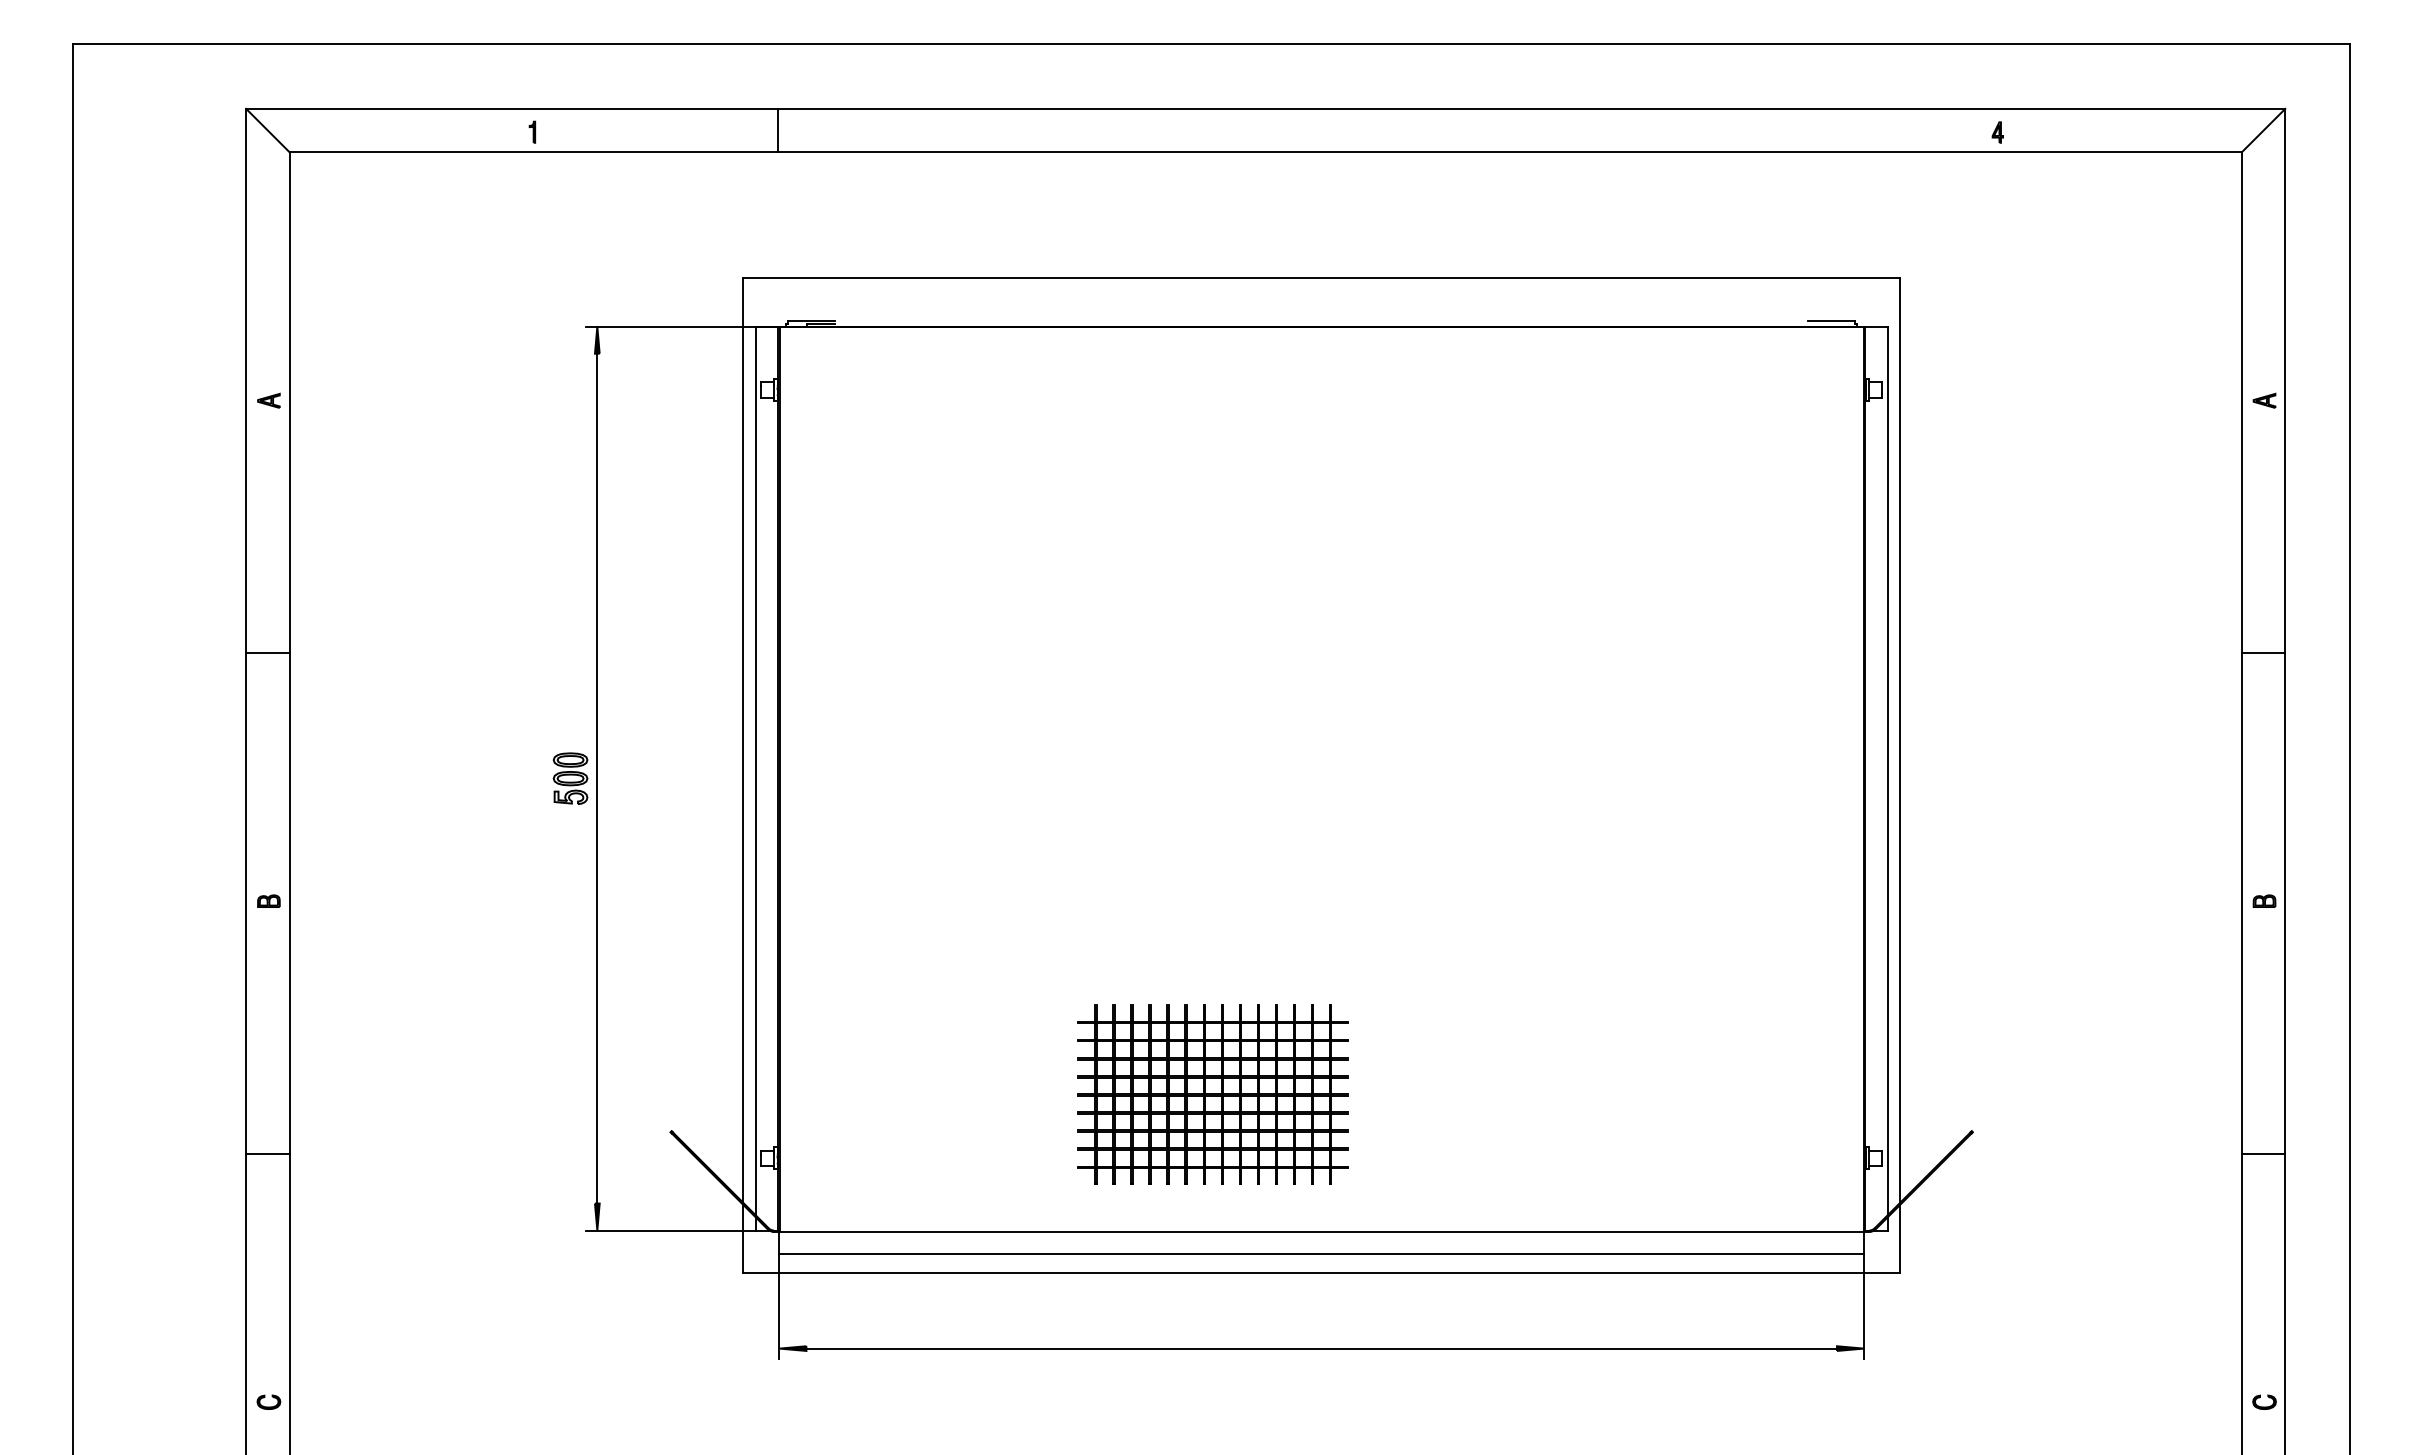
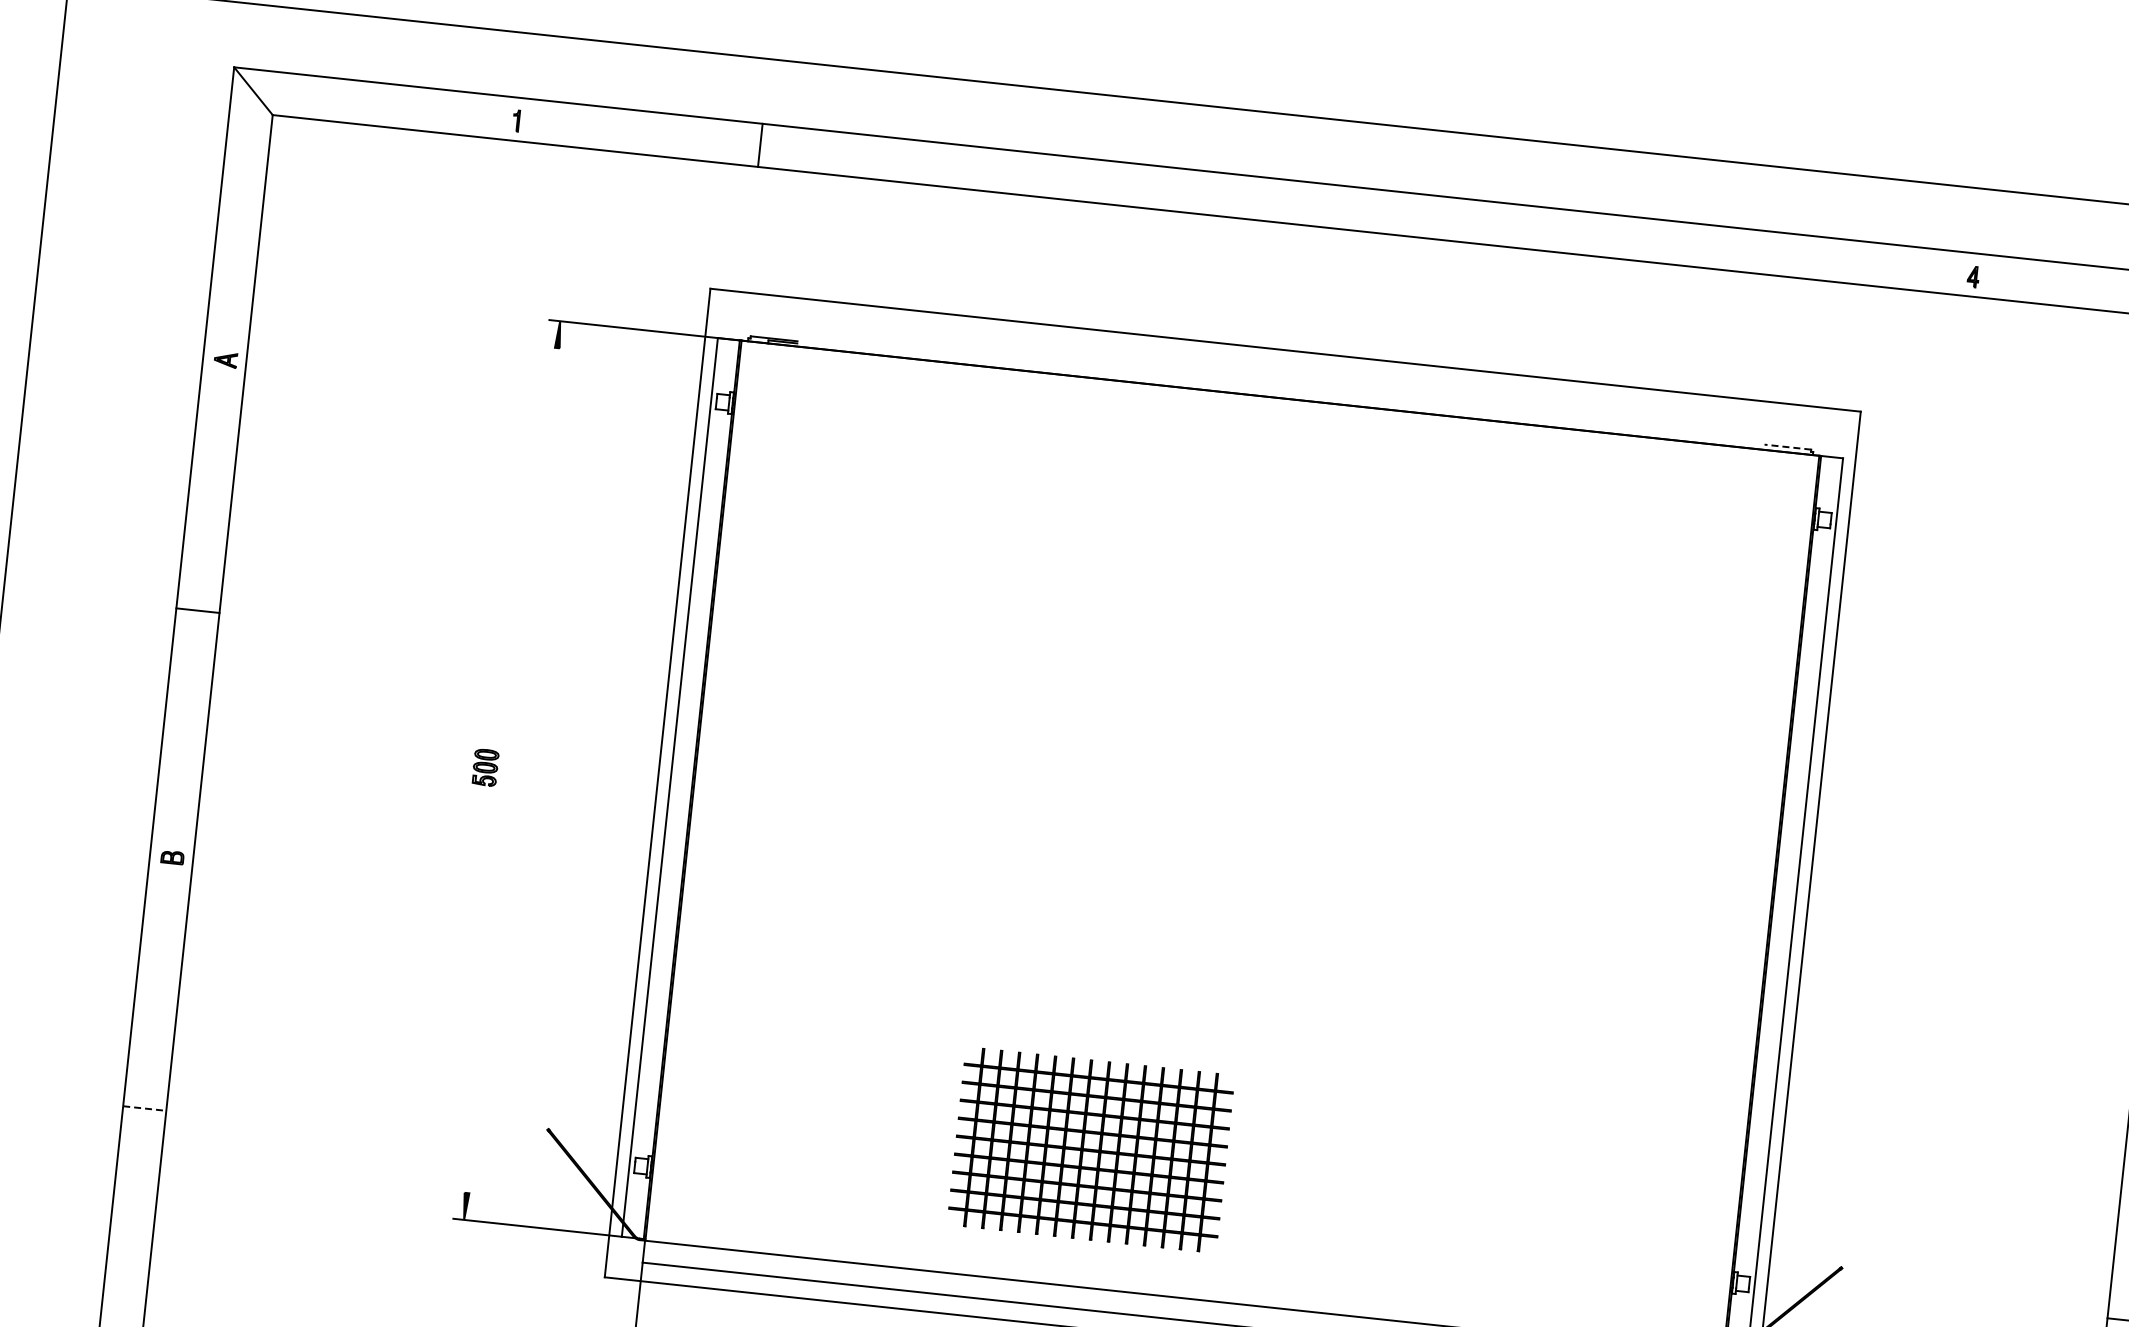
line: (1830, 321) -> (1786, 447), solid -> dashed
part: (570, 778) -> (485, 767), size x0.7
line: (597, 778) -> (512, 770), removed
line: (267, 1153) -> (144, 1108), solid -> dashed

